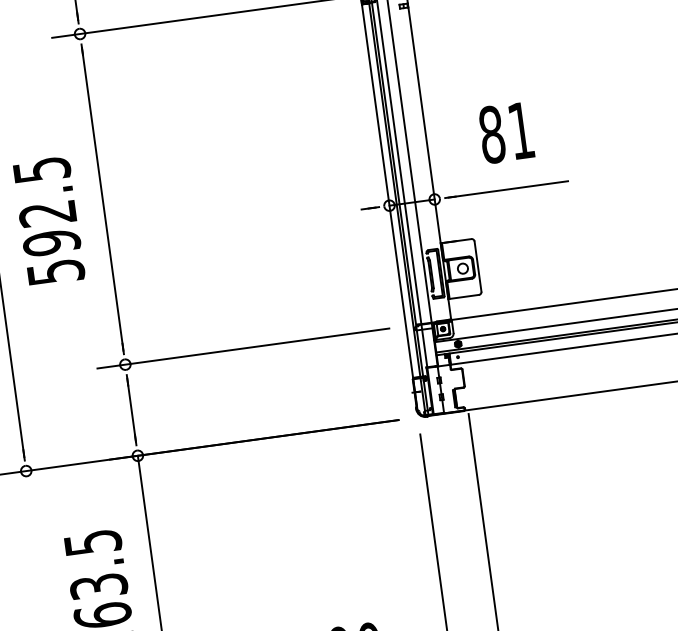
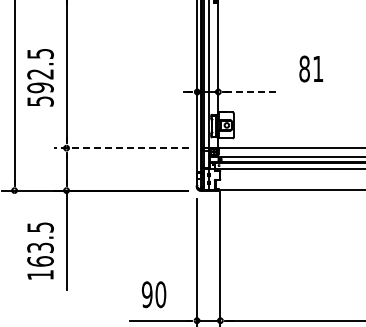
text: (506, 131) -> (311, 68), moved
line: (508, 190) -> (252, 92), solid -> dashed
line: (243, 349) -> (121, 148), solid -> dashed

